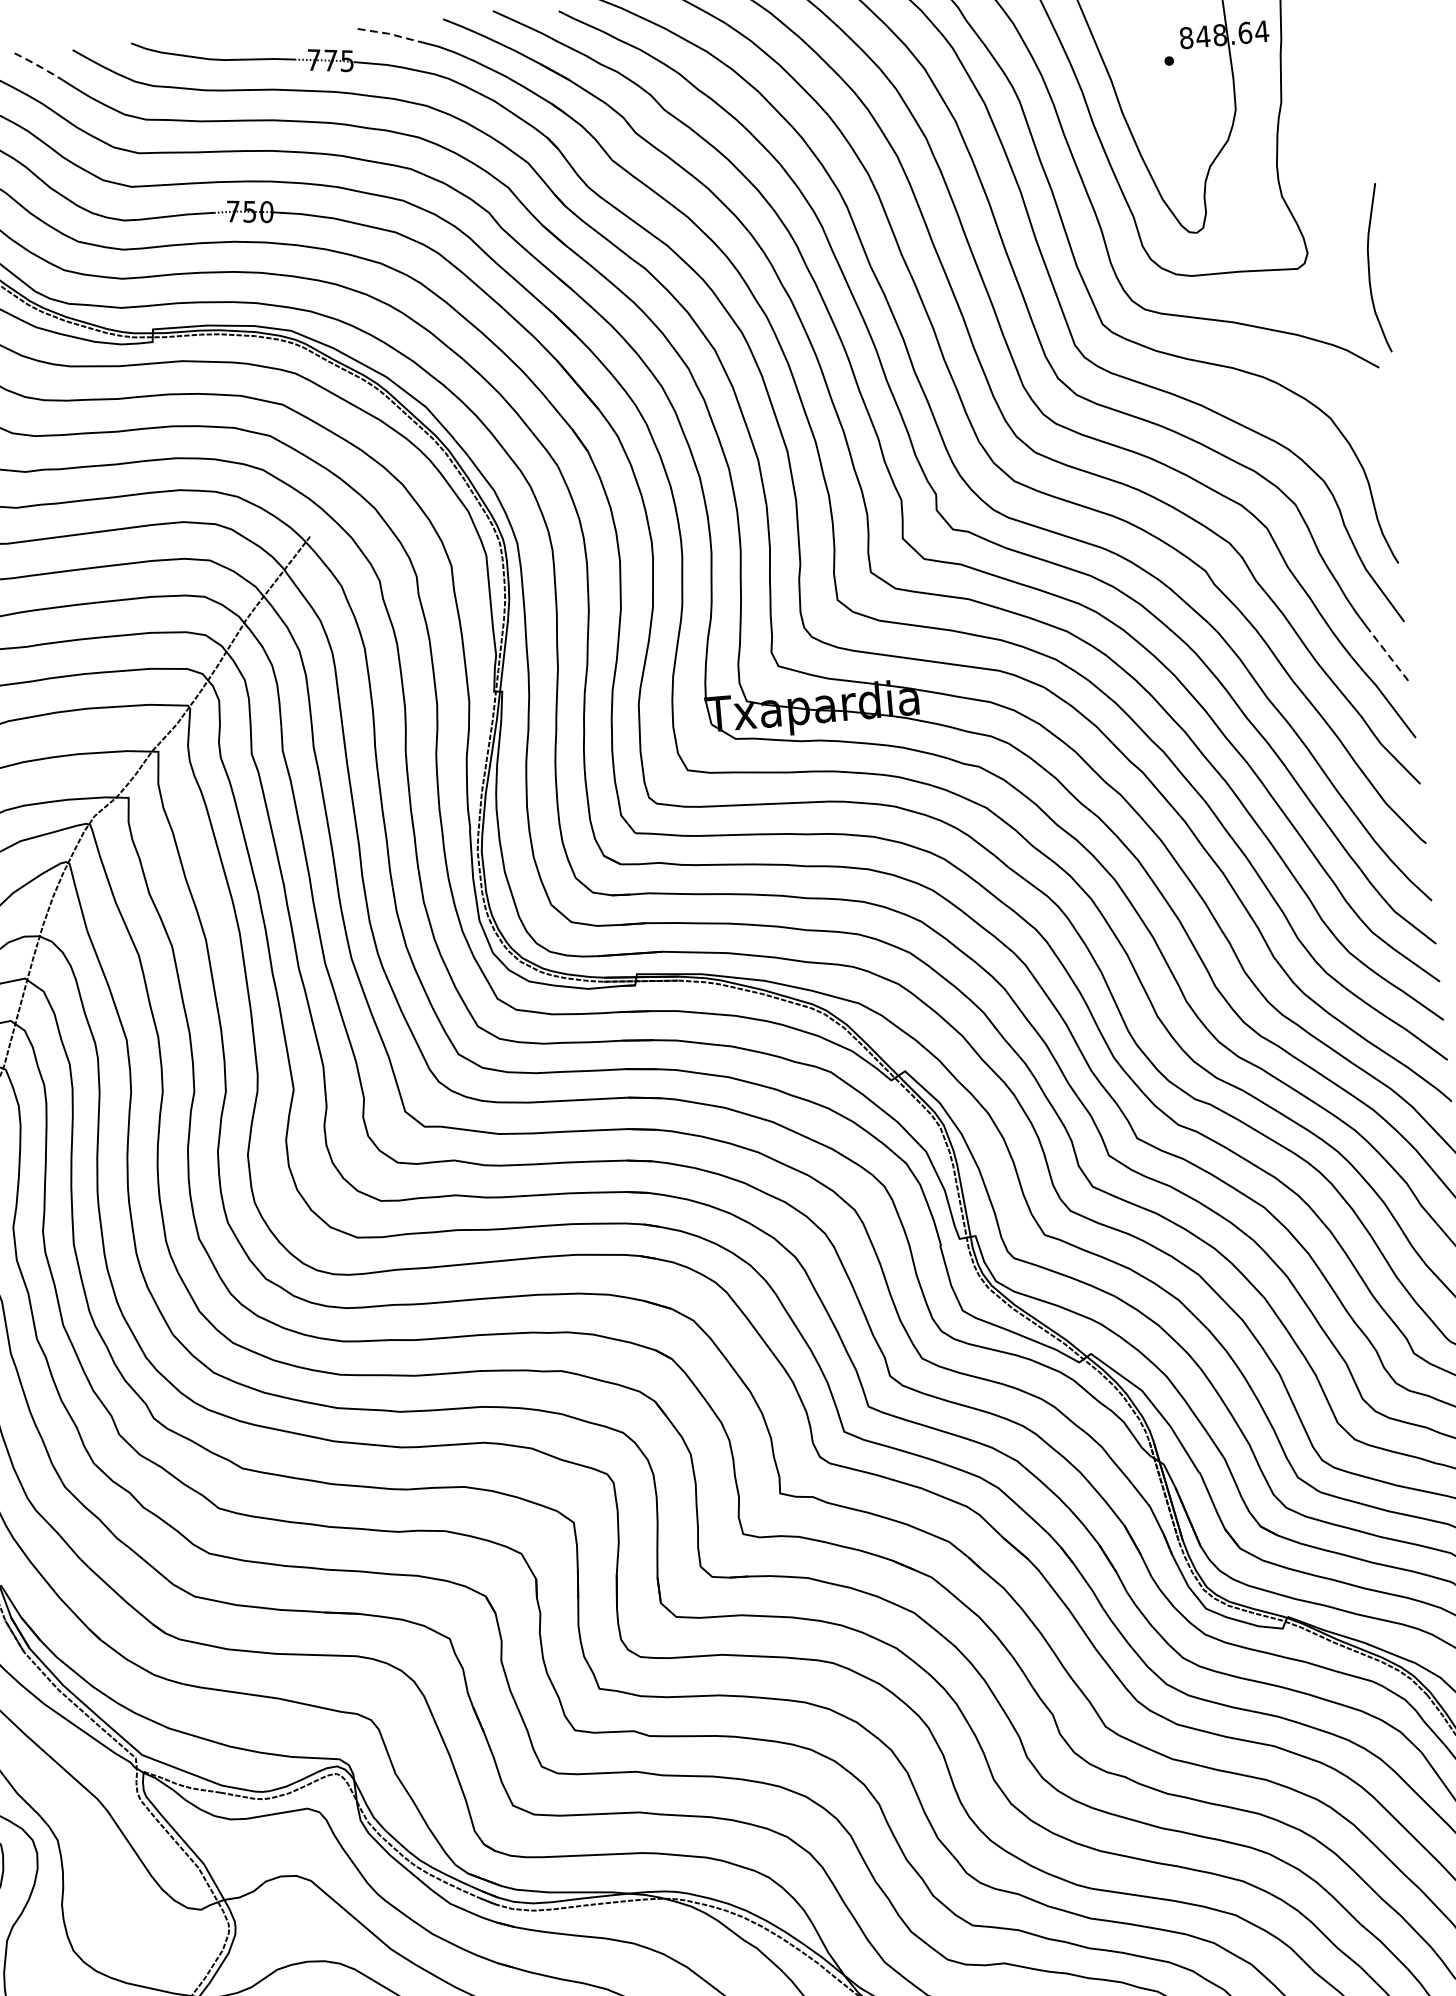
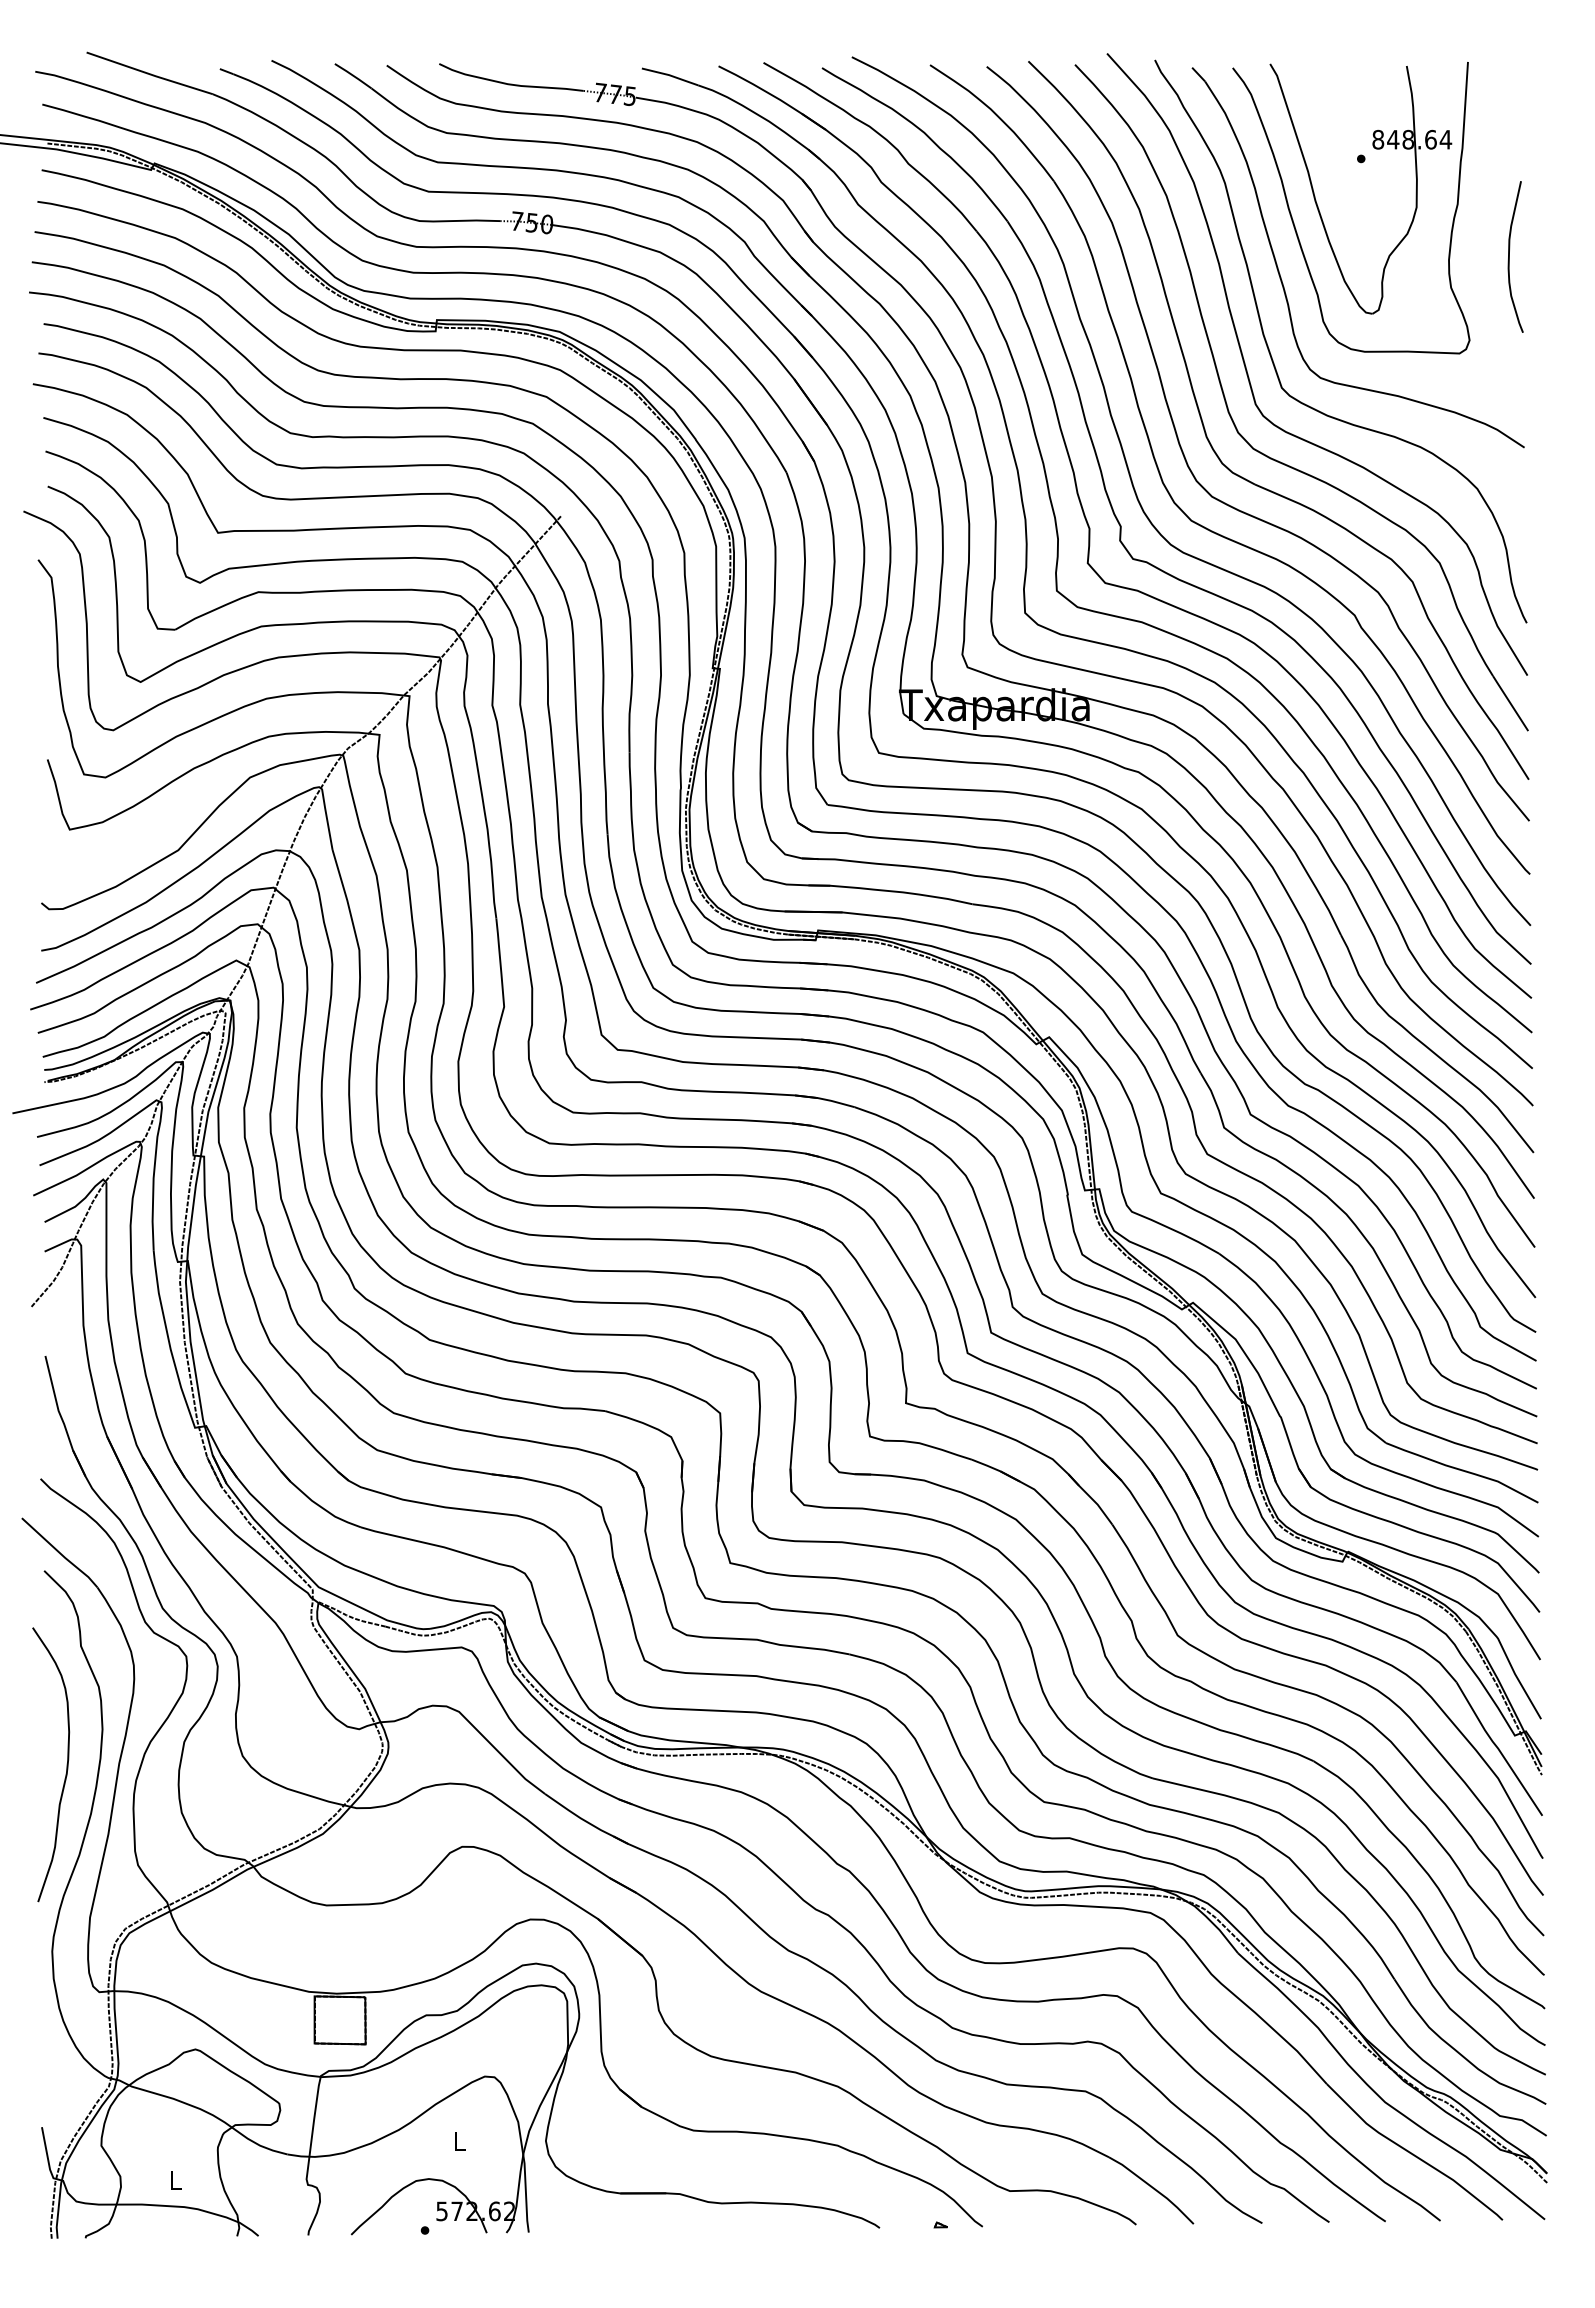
line: (390, 34) -> (670, 75), dashed -> solid
line: (36, 65) -> (353, 76), dashed -> solid
curve: (1369, 268) -> (1509, 256), moved
line: (1387, 653) -> (1510, 702), dashed -> solid

